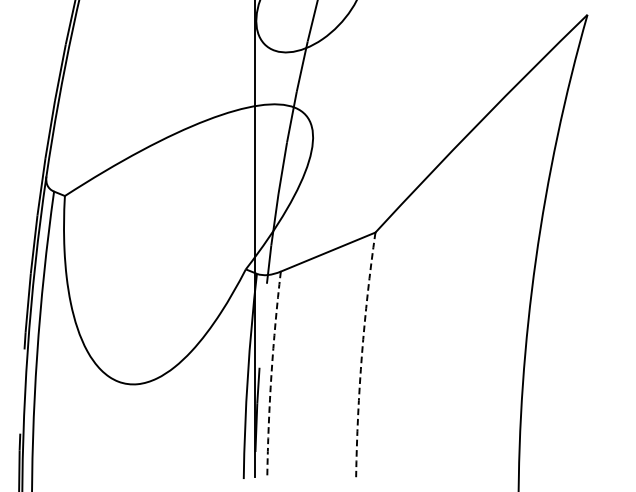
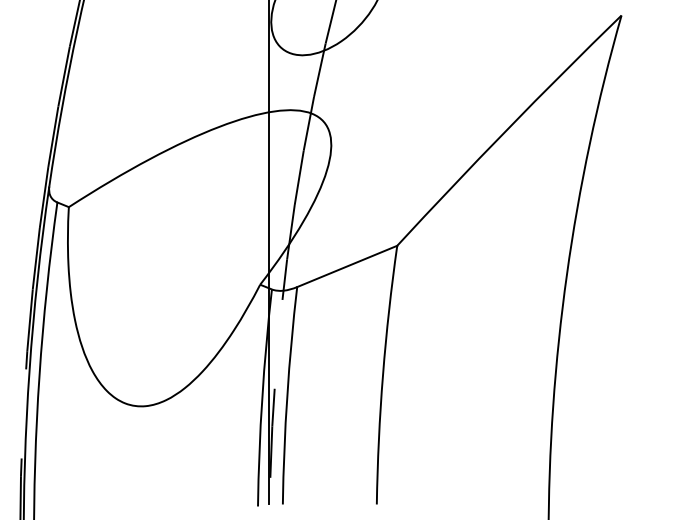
arc: (362, 354) -> (383, 374), dashed -> solid
arc: (271, 374) -> (287, 395), dashed -> solid

